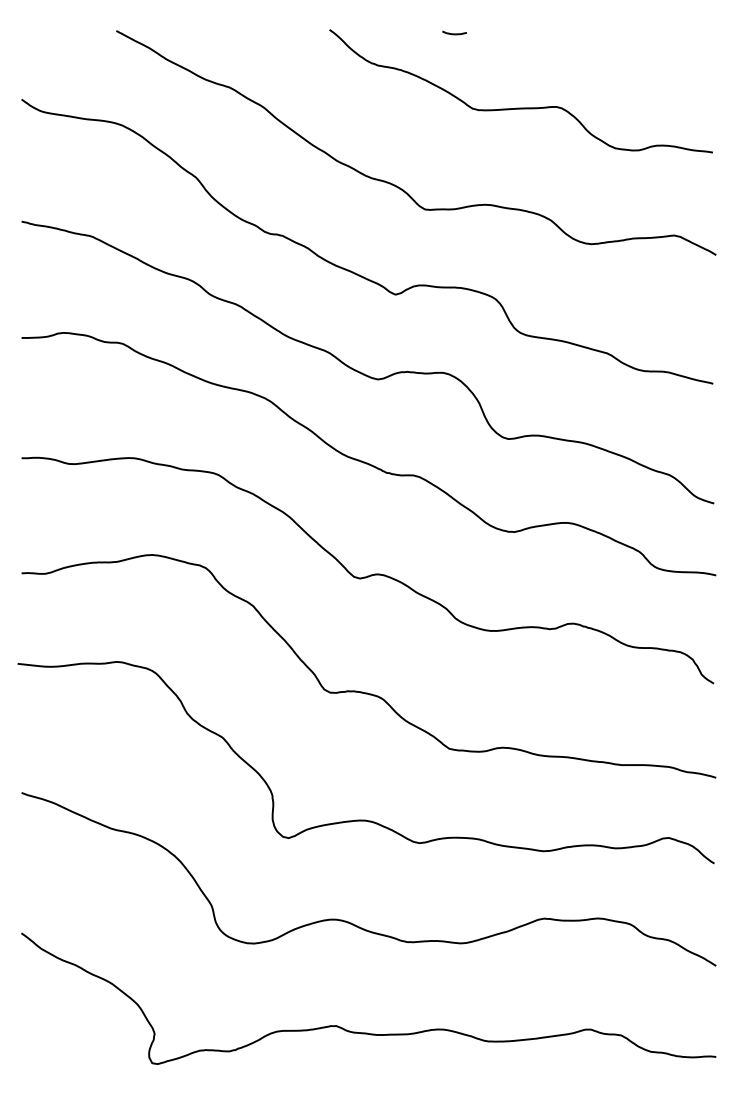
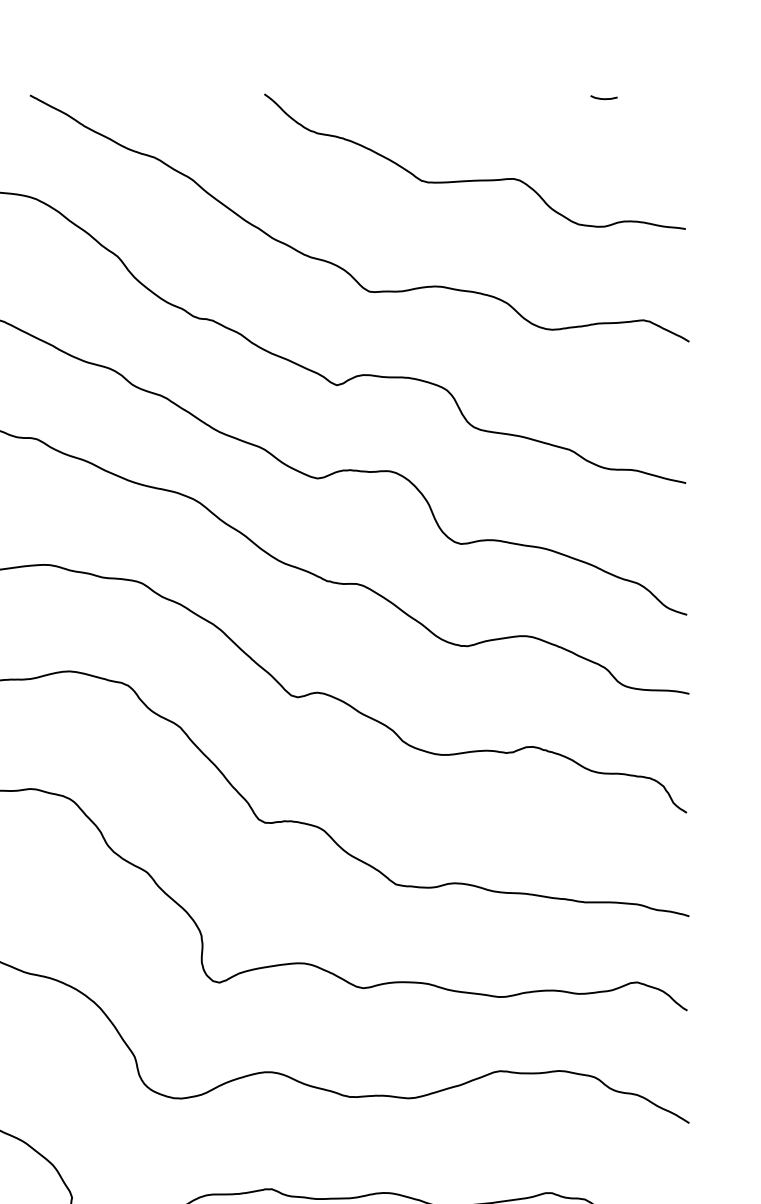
curve: (454, 33) -> (603, 98), moved

